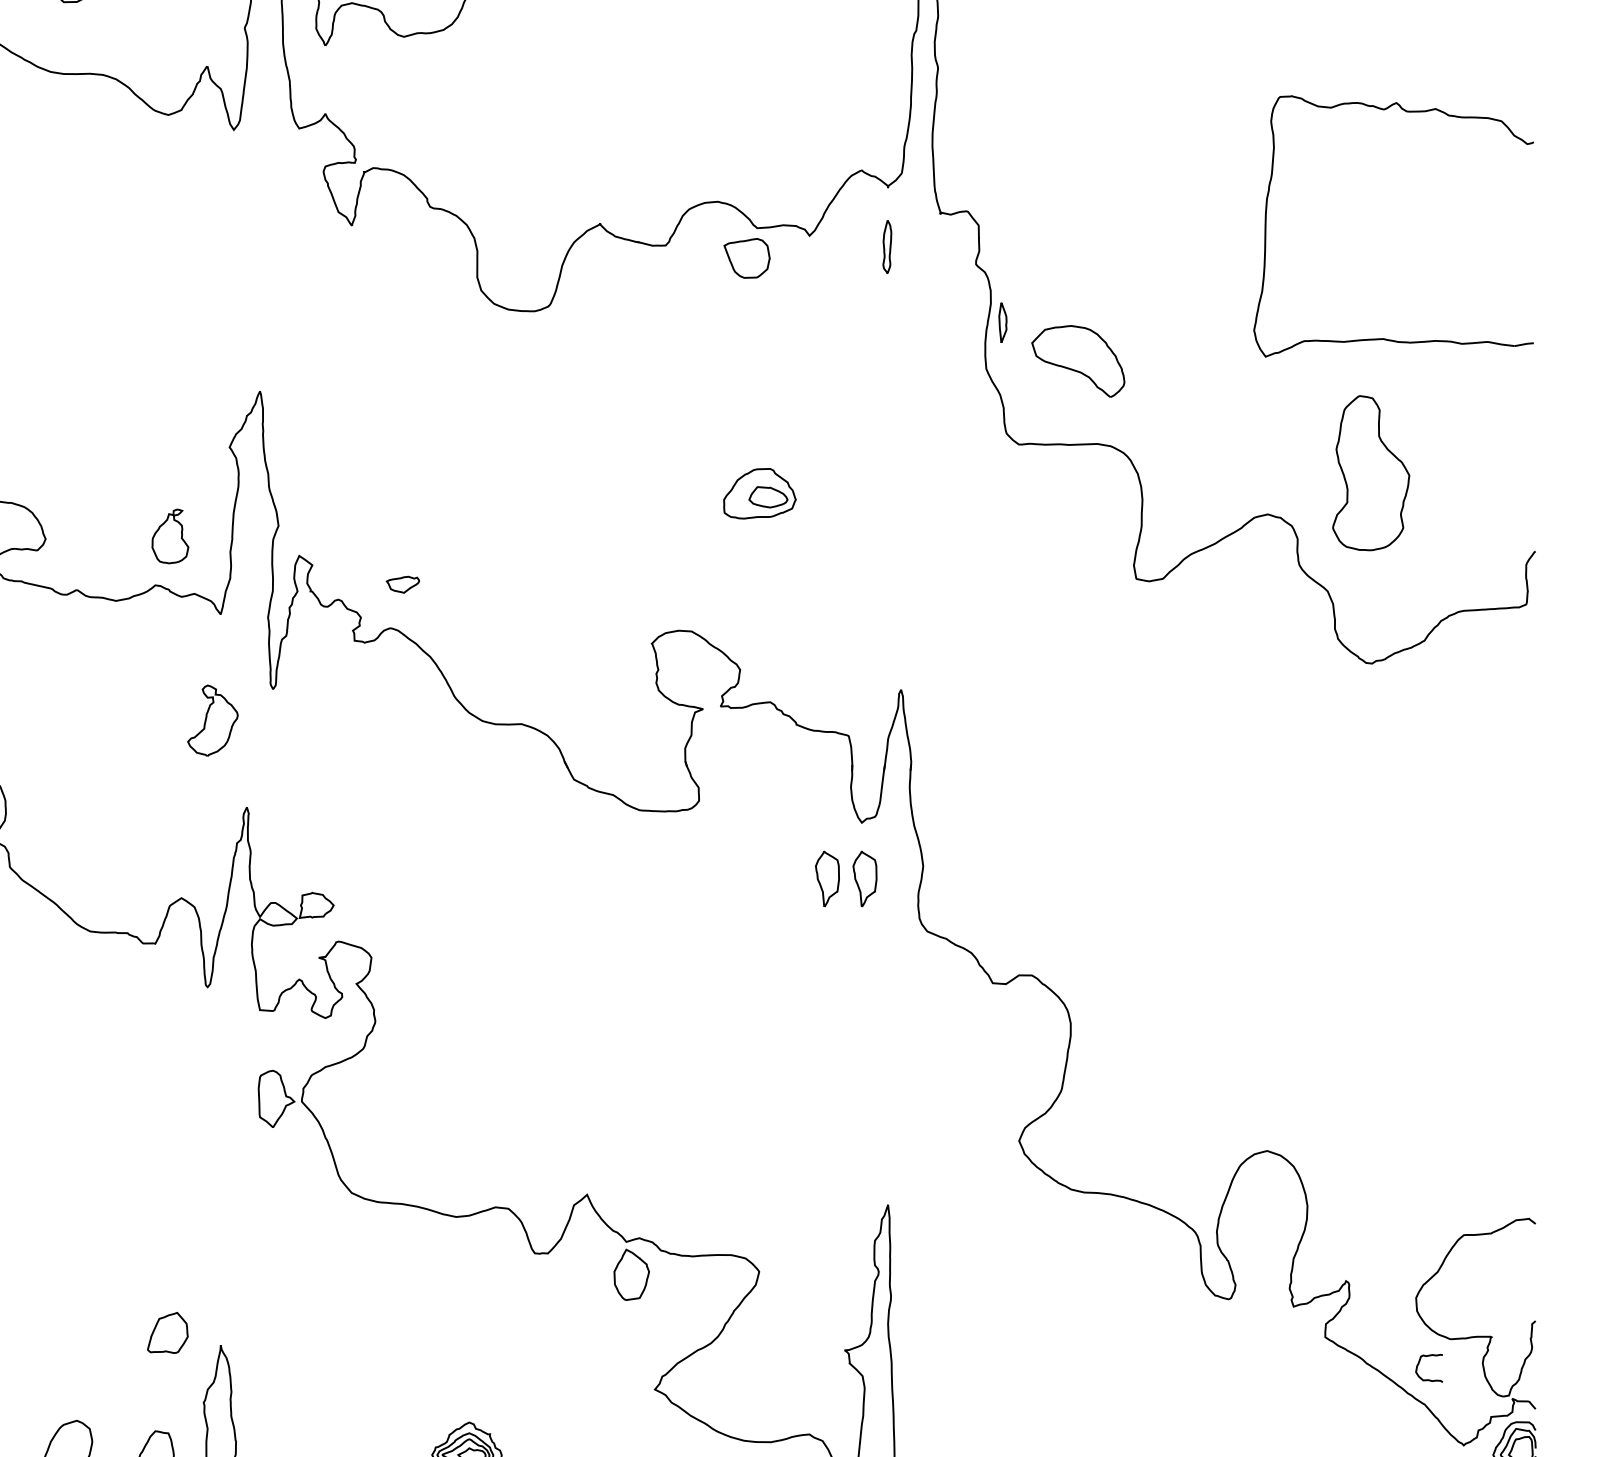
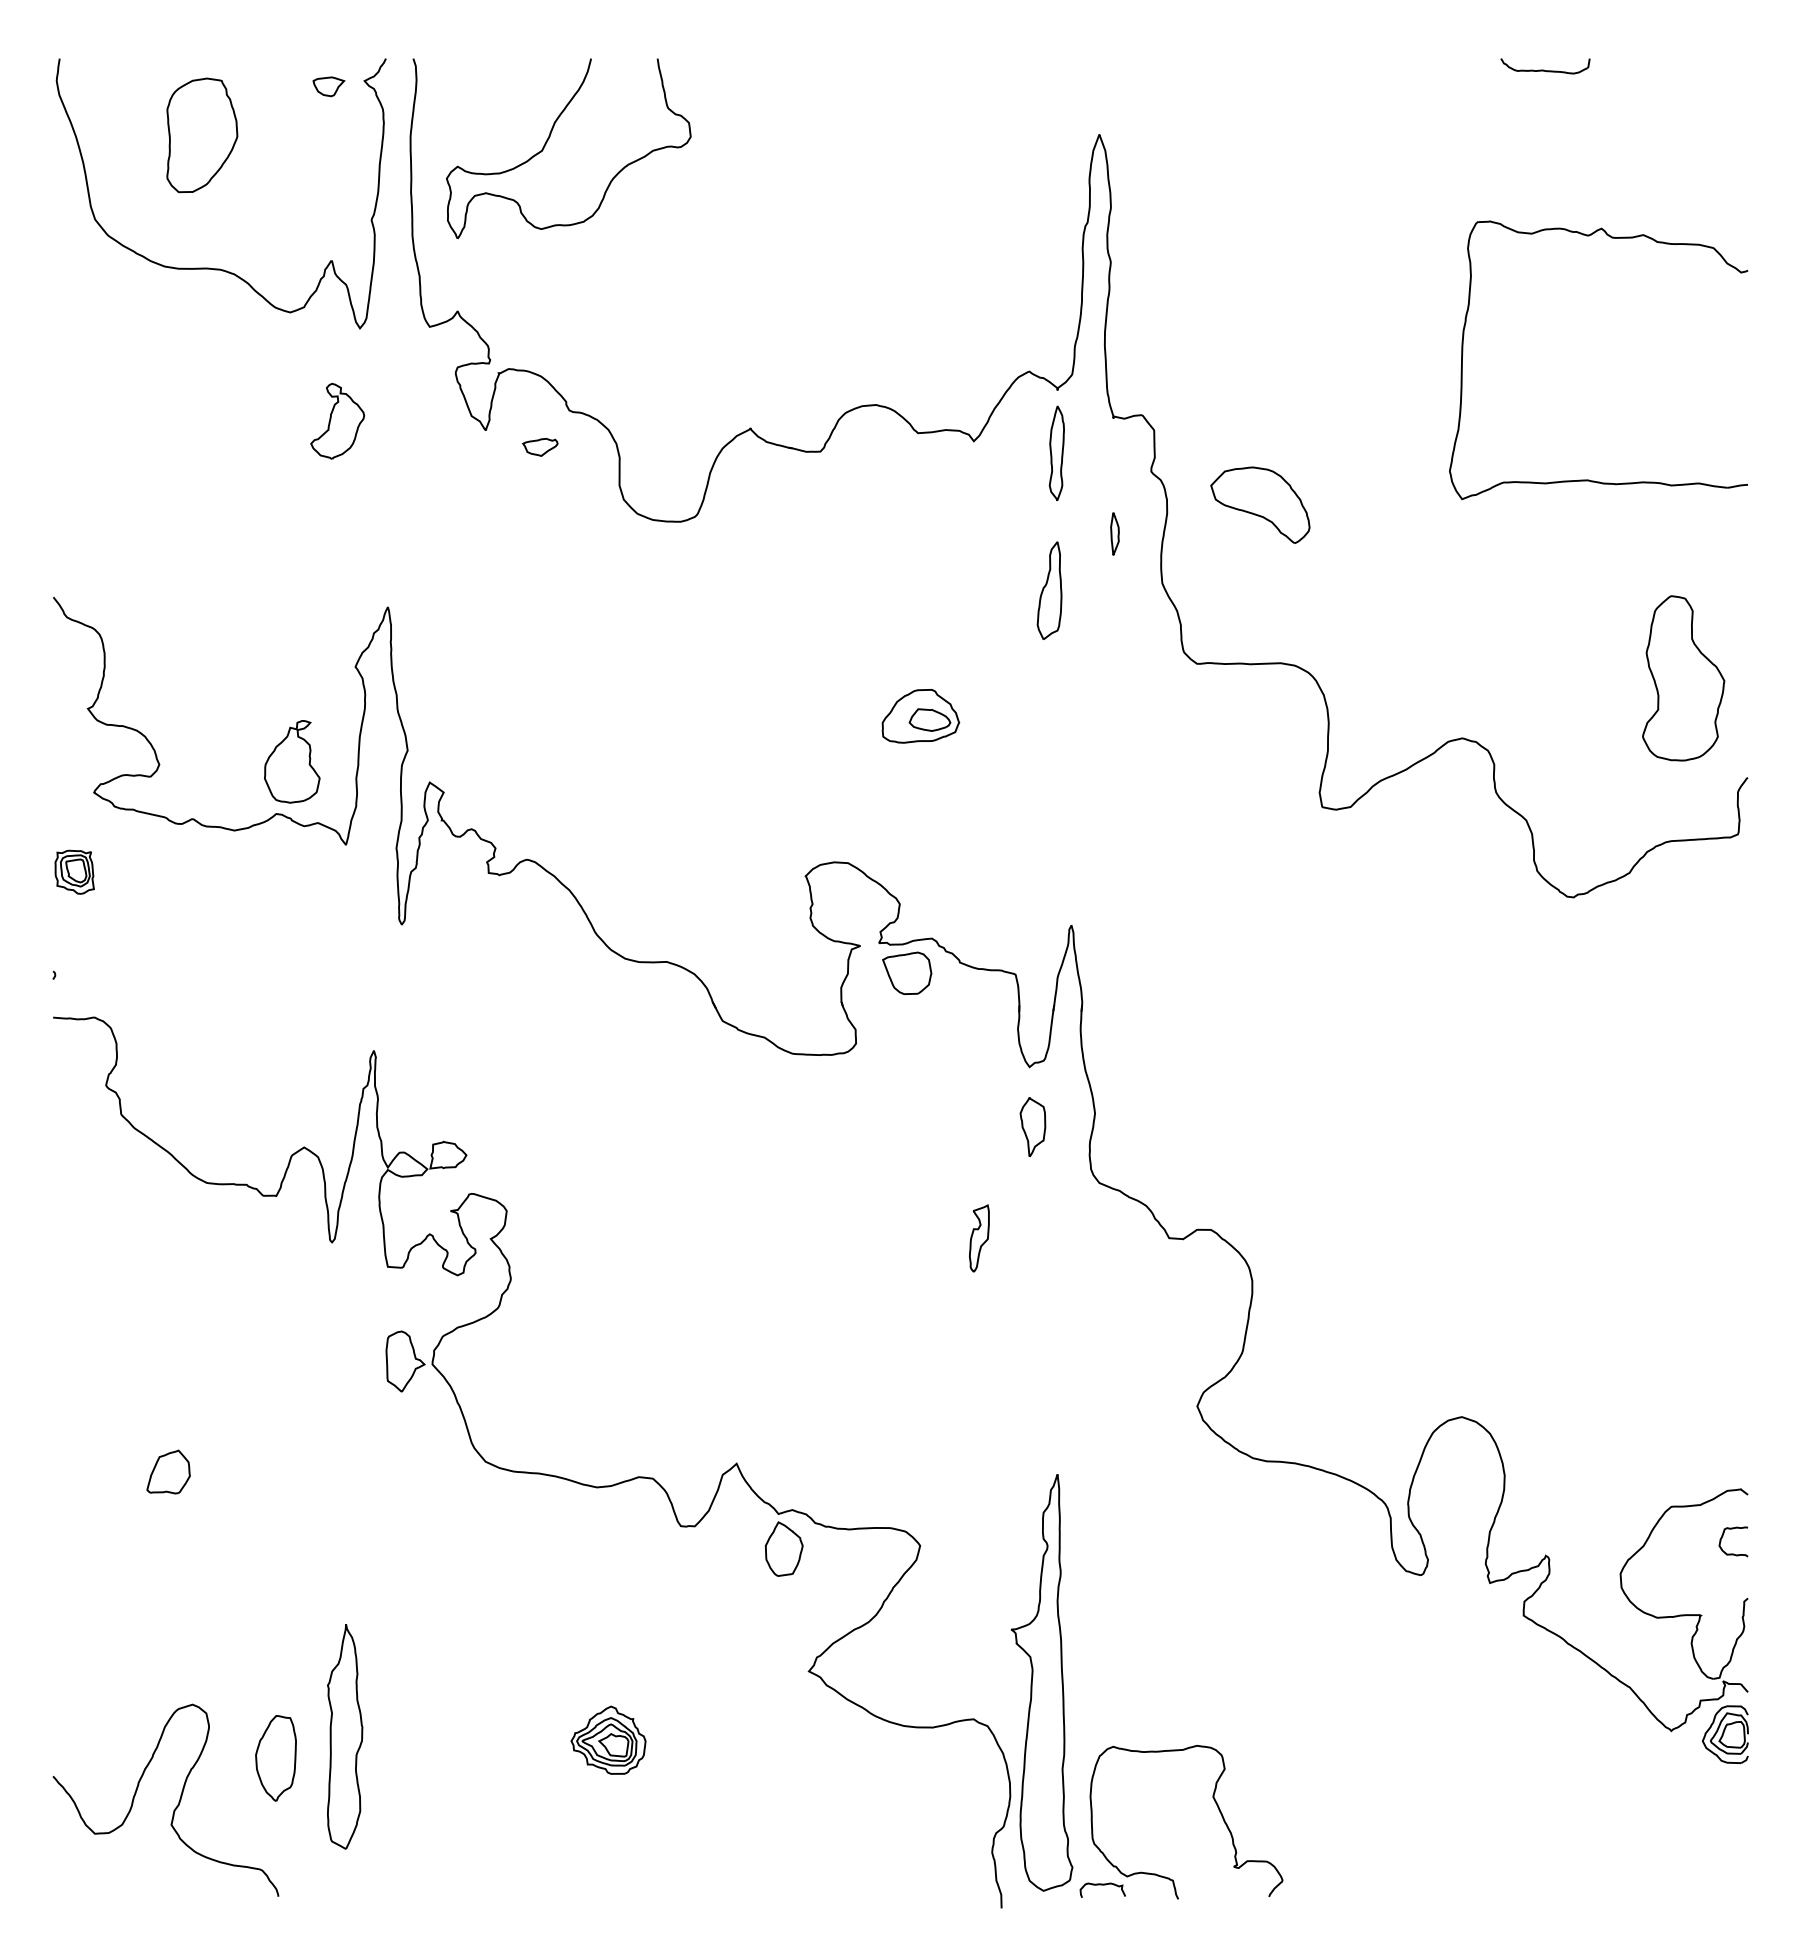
part: (887, 246) -> (1056, 452), size x1.67
part: (747, 257) -> (907, 972), moved
part: (1002, 322) -> (1114, 533), moved
part: (1385, 338) -> (1589, 479), moved
part: (1078, 360) -> (1260, 504), moved
part: (880, 375) -> (1049, 590), added
part: (1371, 473) -> (1683, 678), moved
part: (170, 536) -> (292, 761), size x1.43
part: (403, 584) -> (540, 447), moved
part: (212, 719) -> (337, 420), moved
part: (827, 879) -> (992, 1127), removed
part: (814, 983) -> (979, 1238), added
part: (167, 1332) -> (168, 1471), moved
curve: (1419, 1363) -> (1723, 1536), moved

